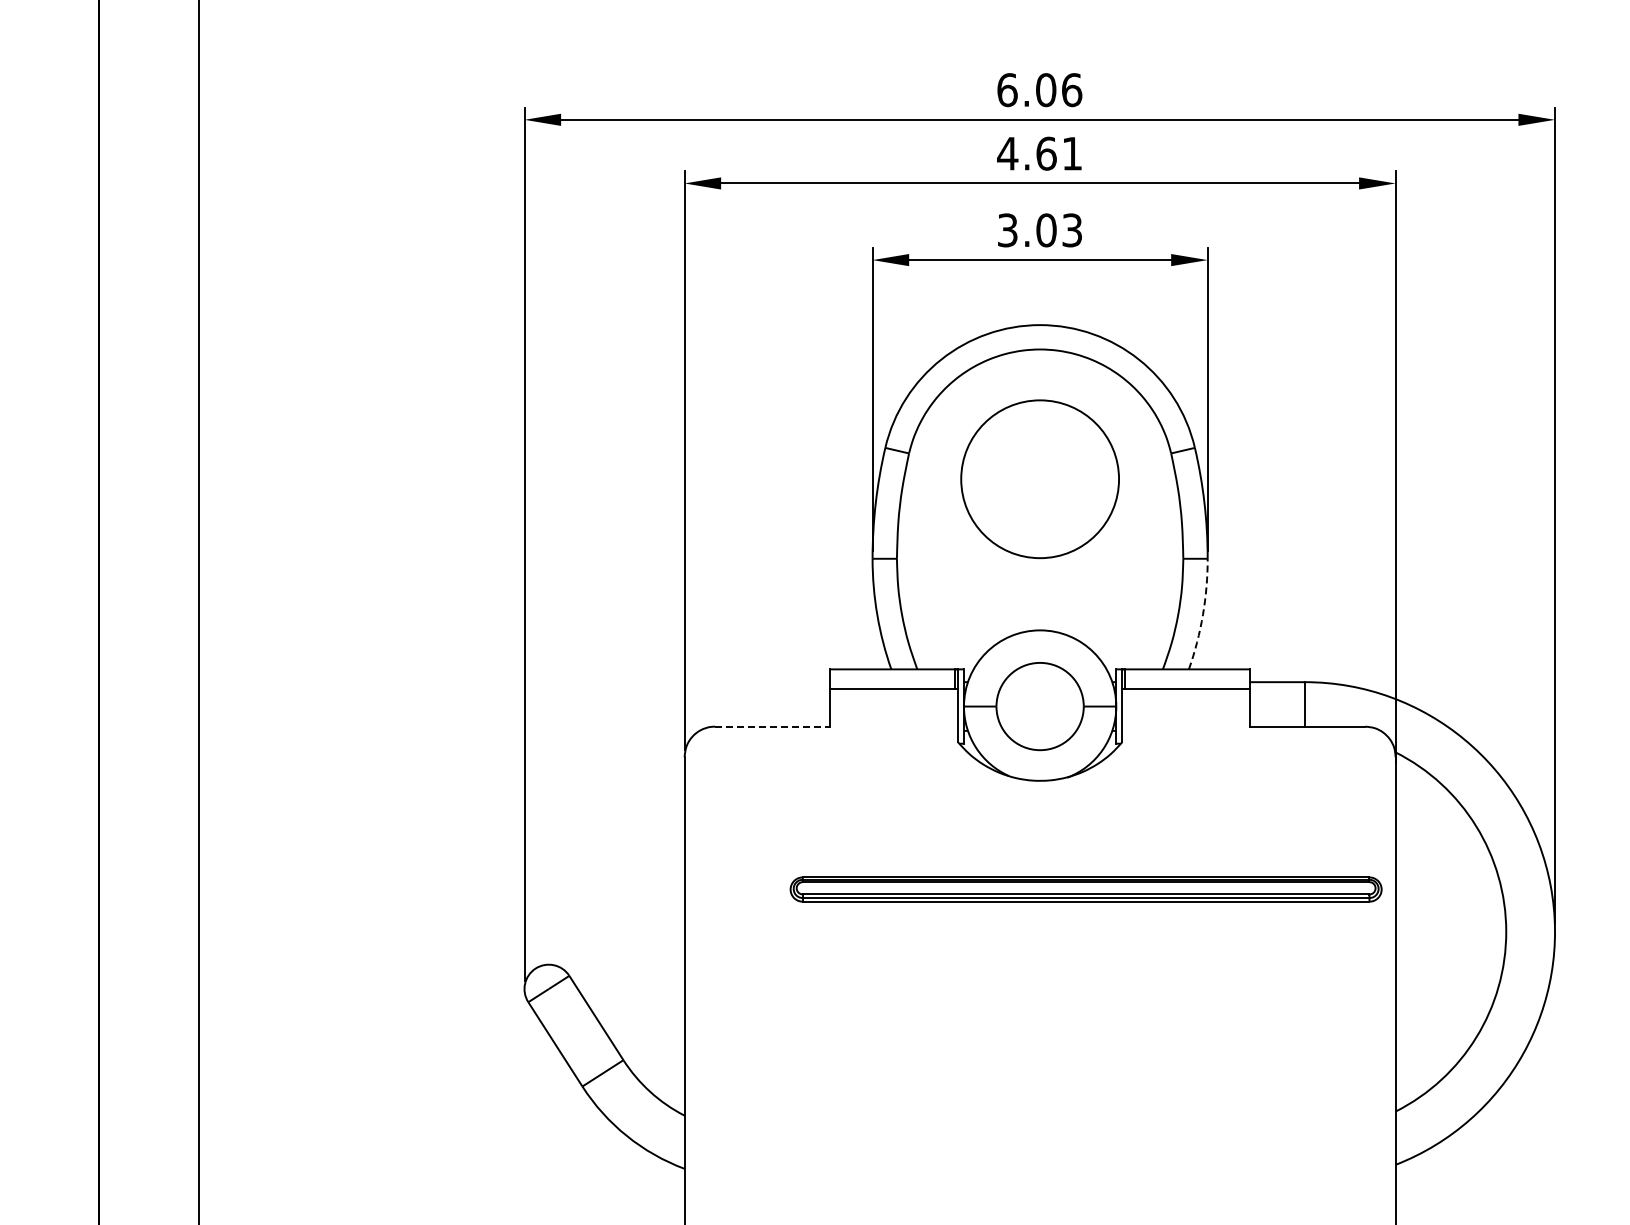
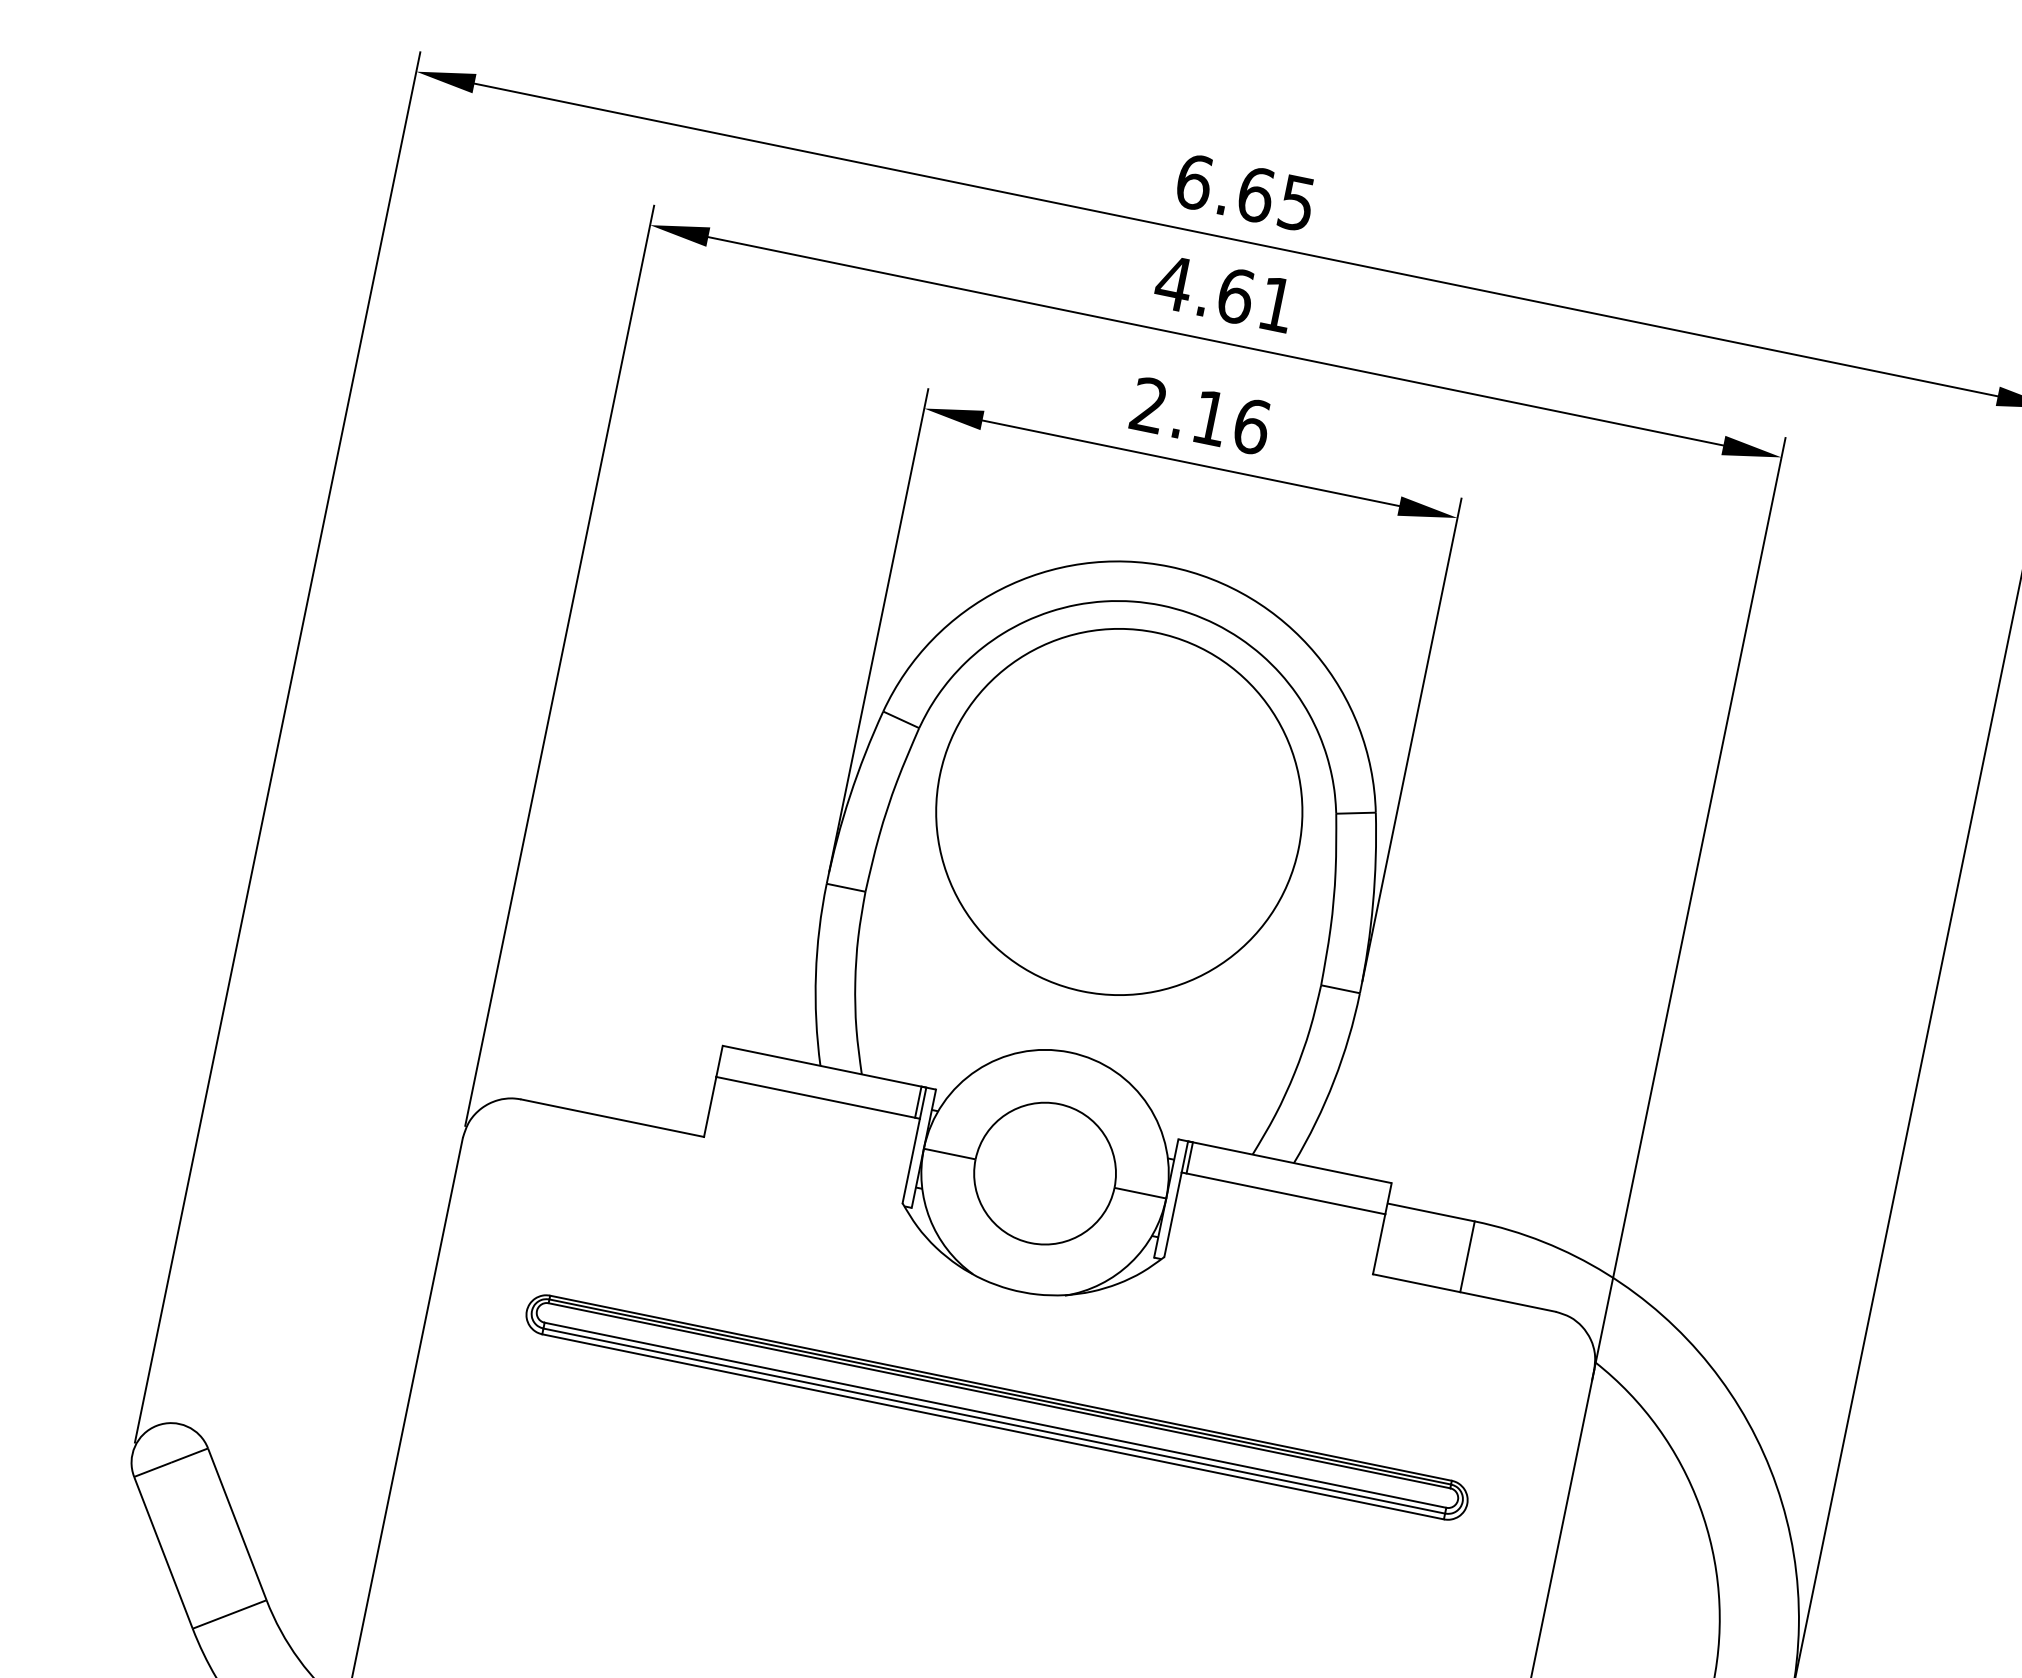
text: (1059, 90) -> (1277, 199), 6.06 -> 6.65
text: (1040, 230) -> (1201, 416), 3.03 -> 2.16
circle: (1039, 478) -> (1118, 810), size x1.43
arc: (1202, 614) -> (1333, 1080), dashed -> solid
line: (772, 726) -> (612, 1117), dashed -> solid
part: (1085, 889) -> (996, 1407), moved

